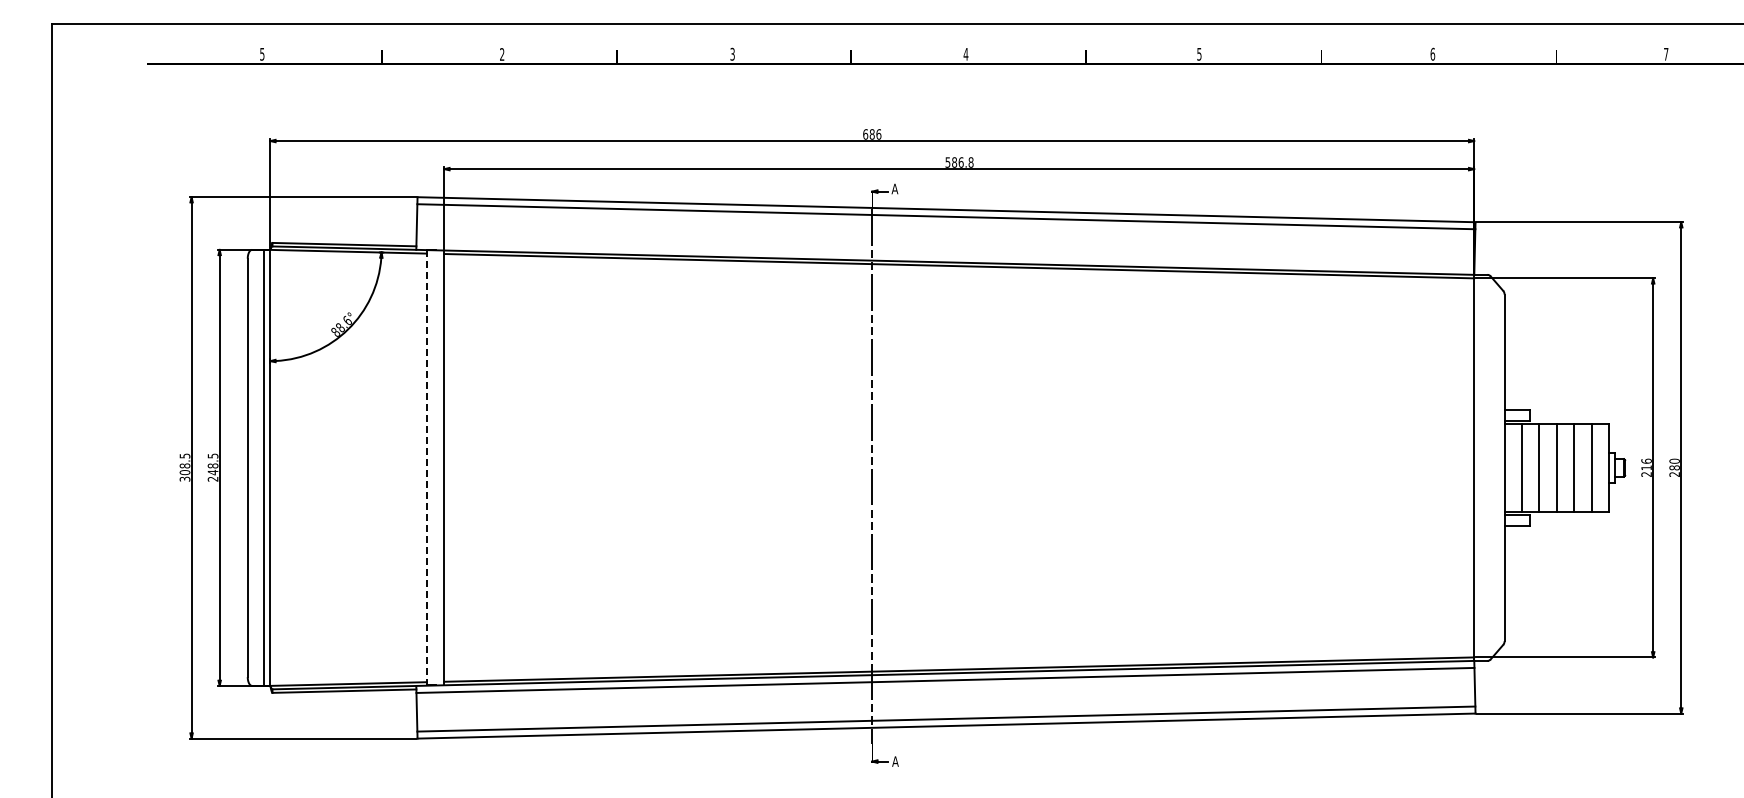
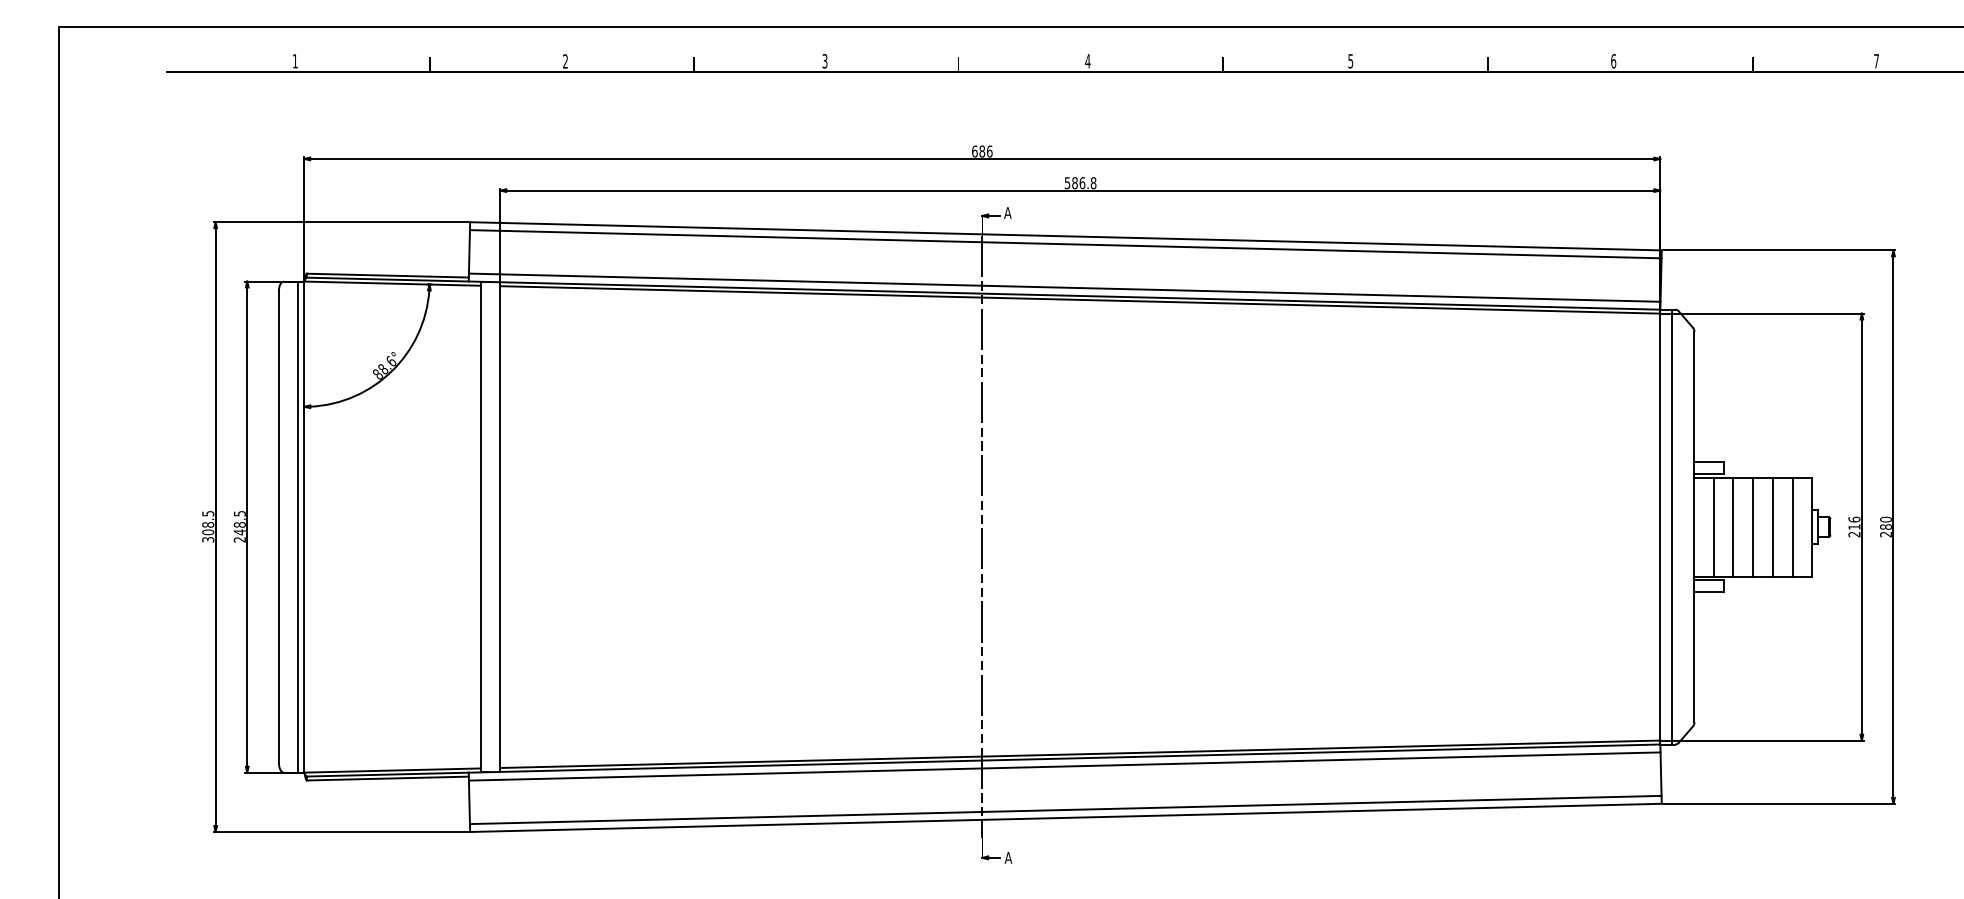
text: (262, 54) -> (295, 61), 5 -> 1
line: (945, 254) -> (1064, 286), added
line: (426, 467) -> (480, 526), dashed -> solid
line: (1484, 467) -> (1671, 526), added

